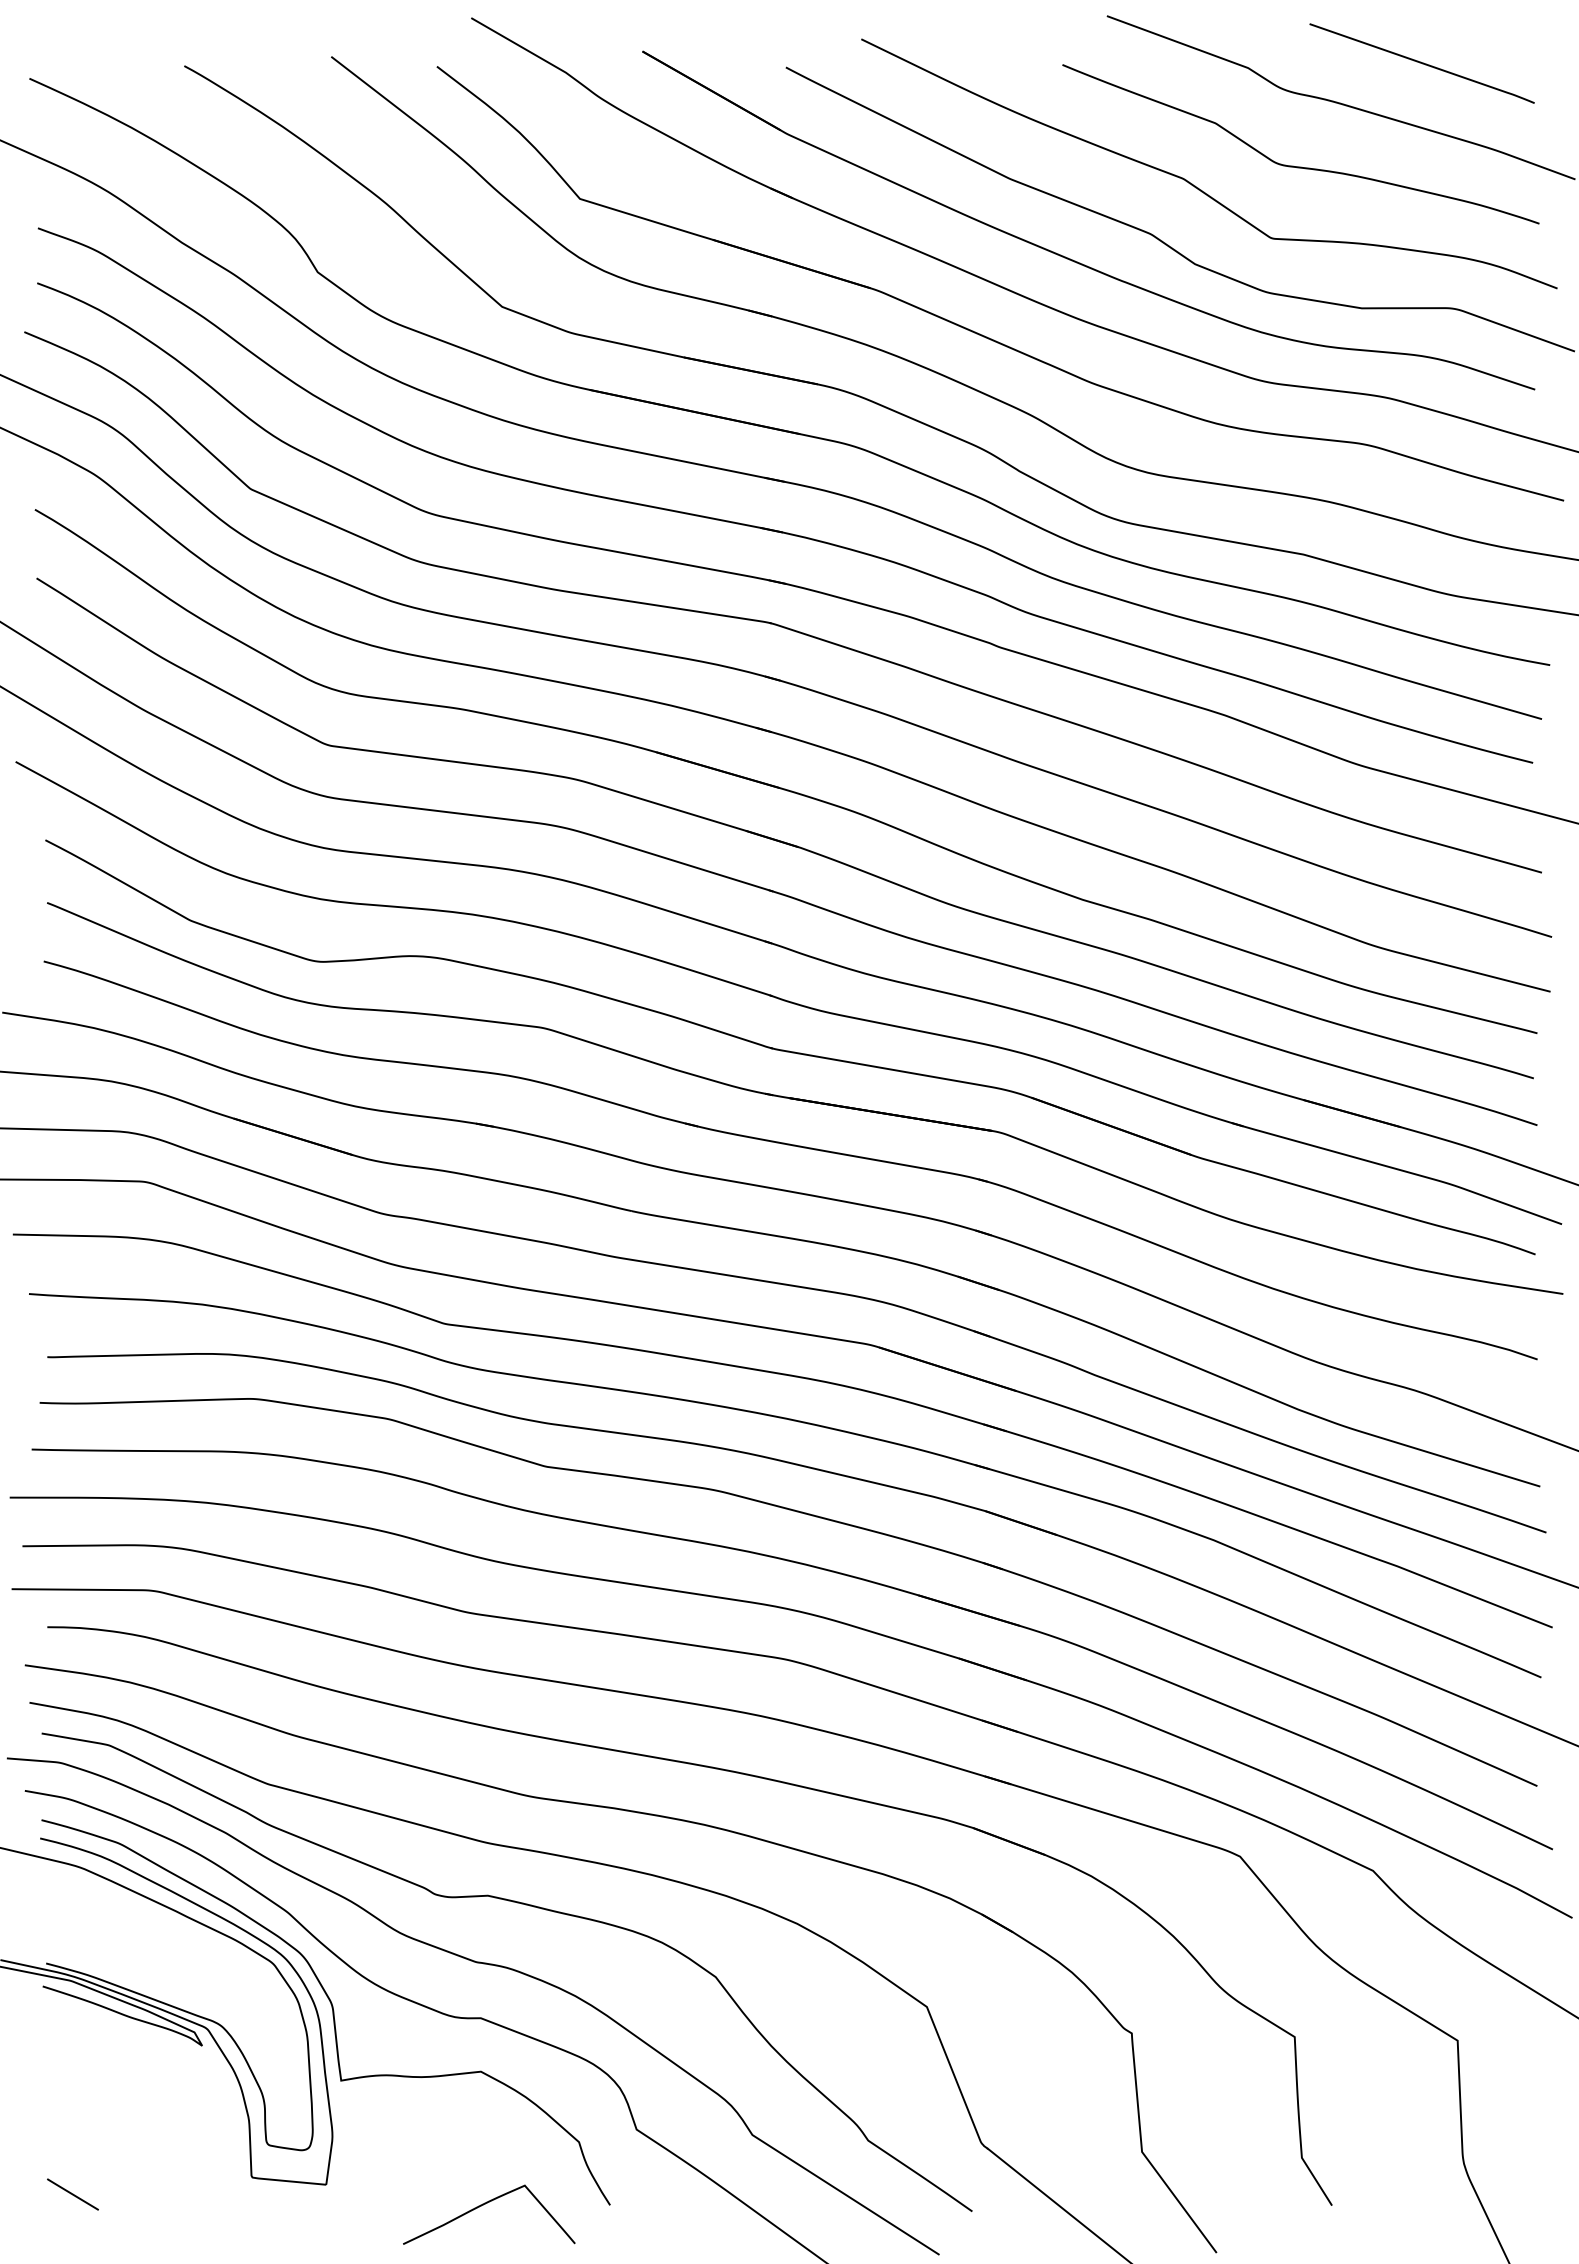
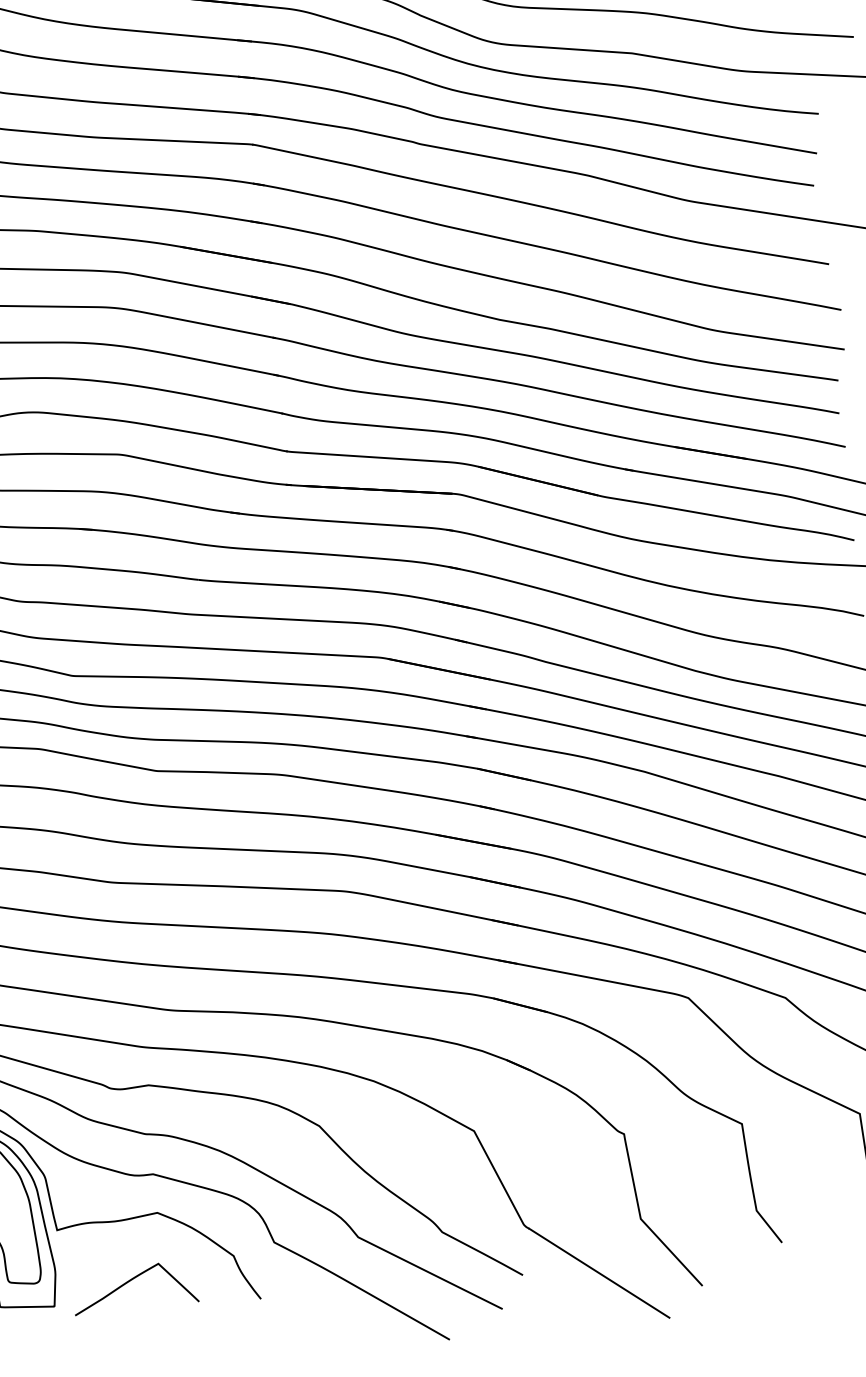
curve: (485, 2204) -> (131, 1280), moved

